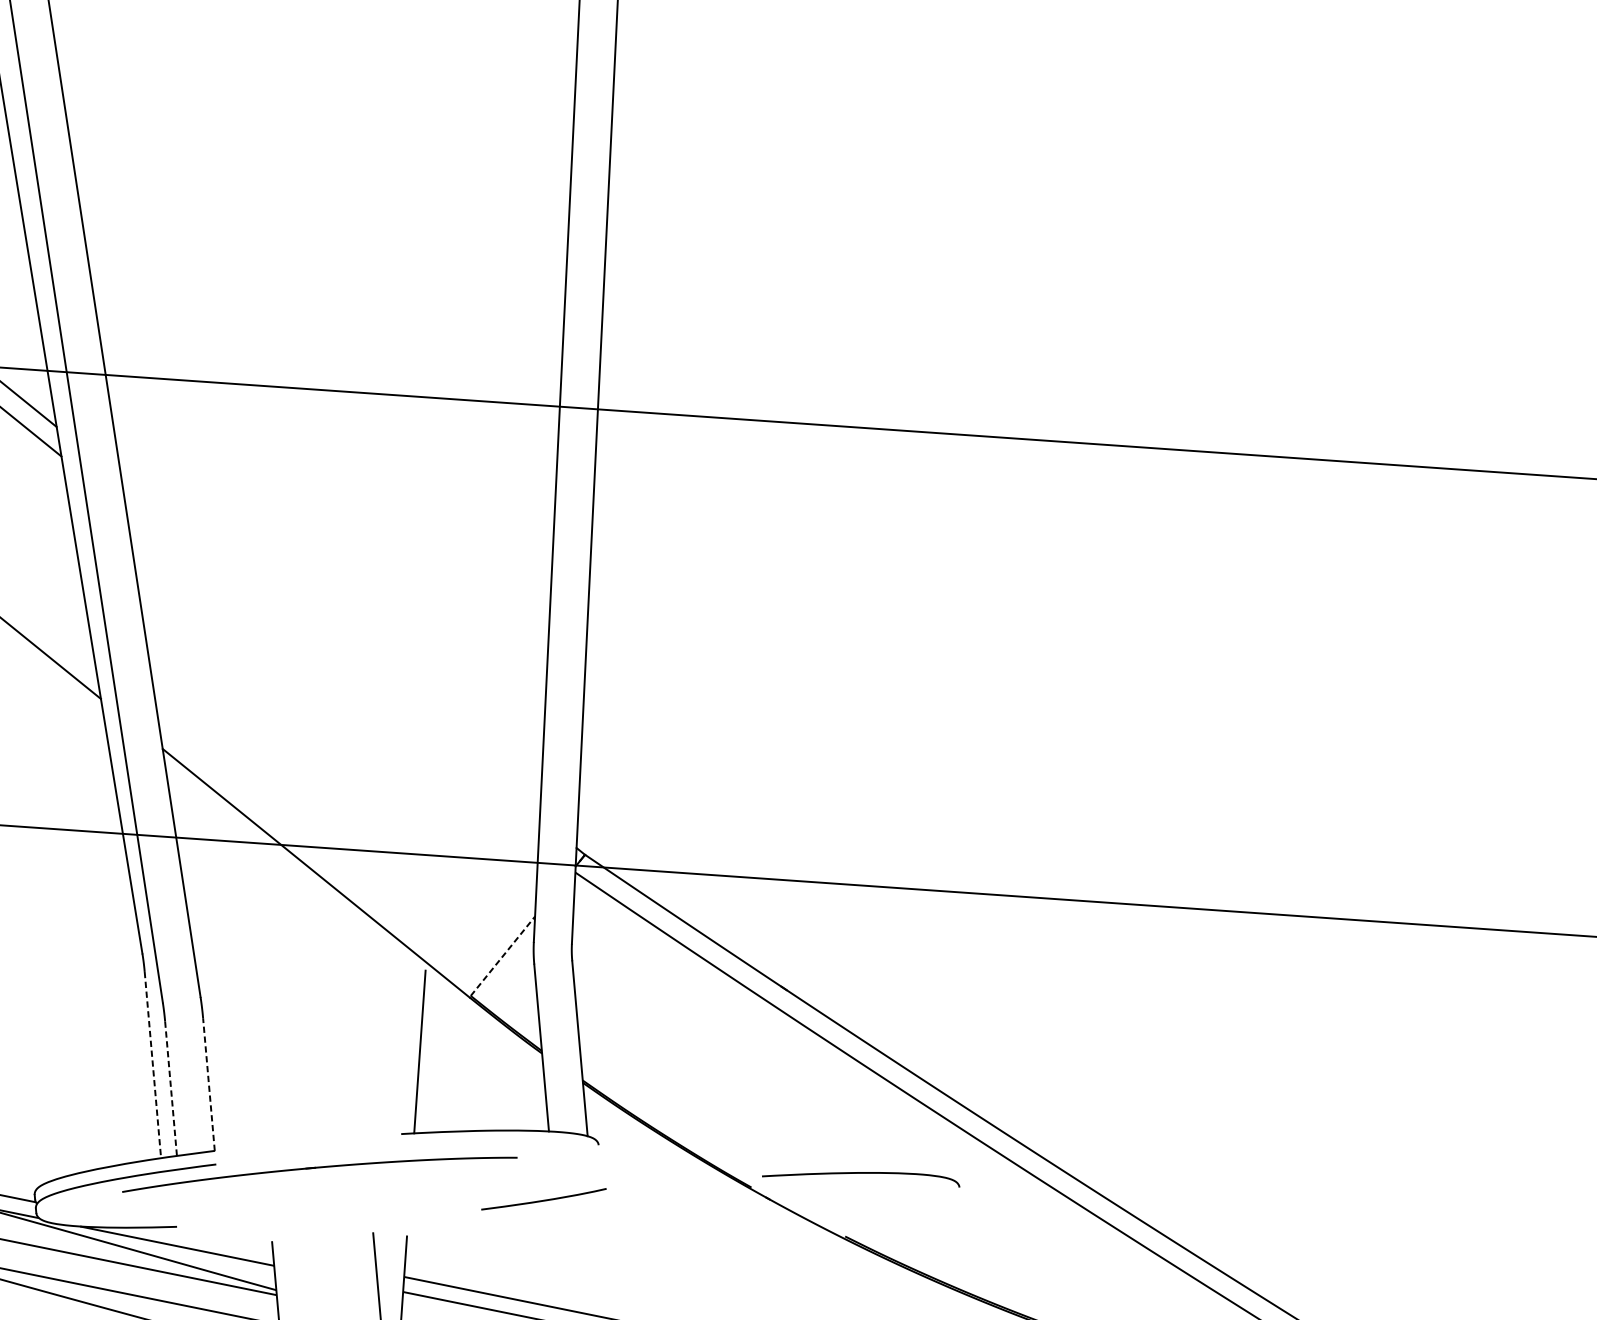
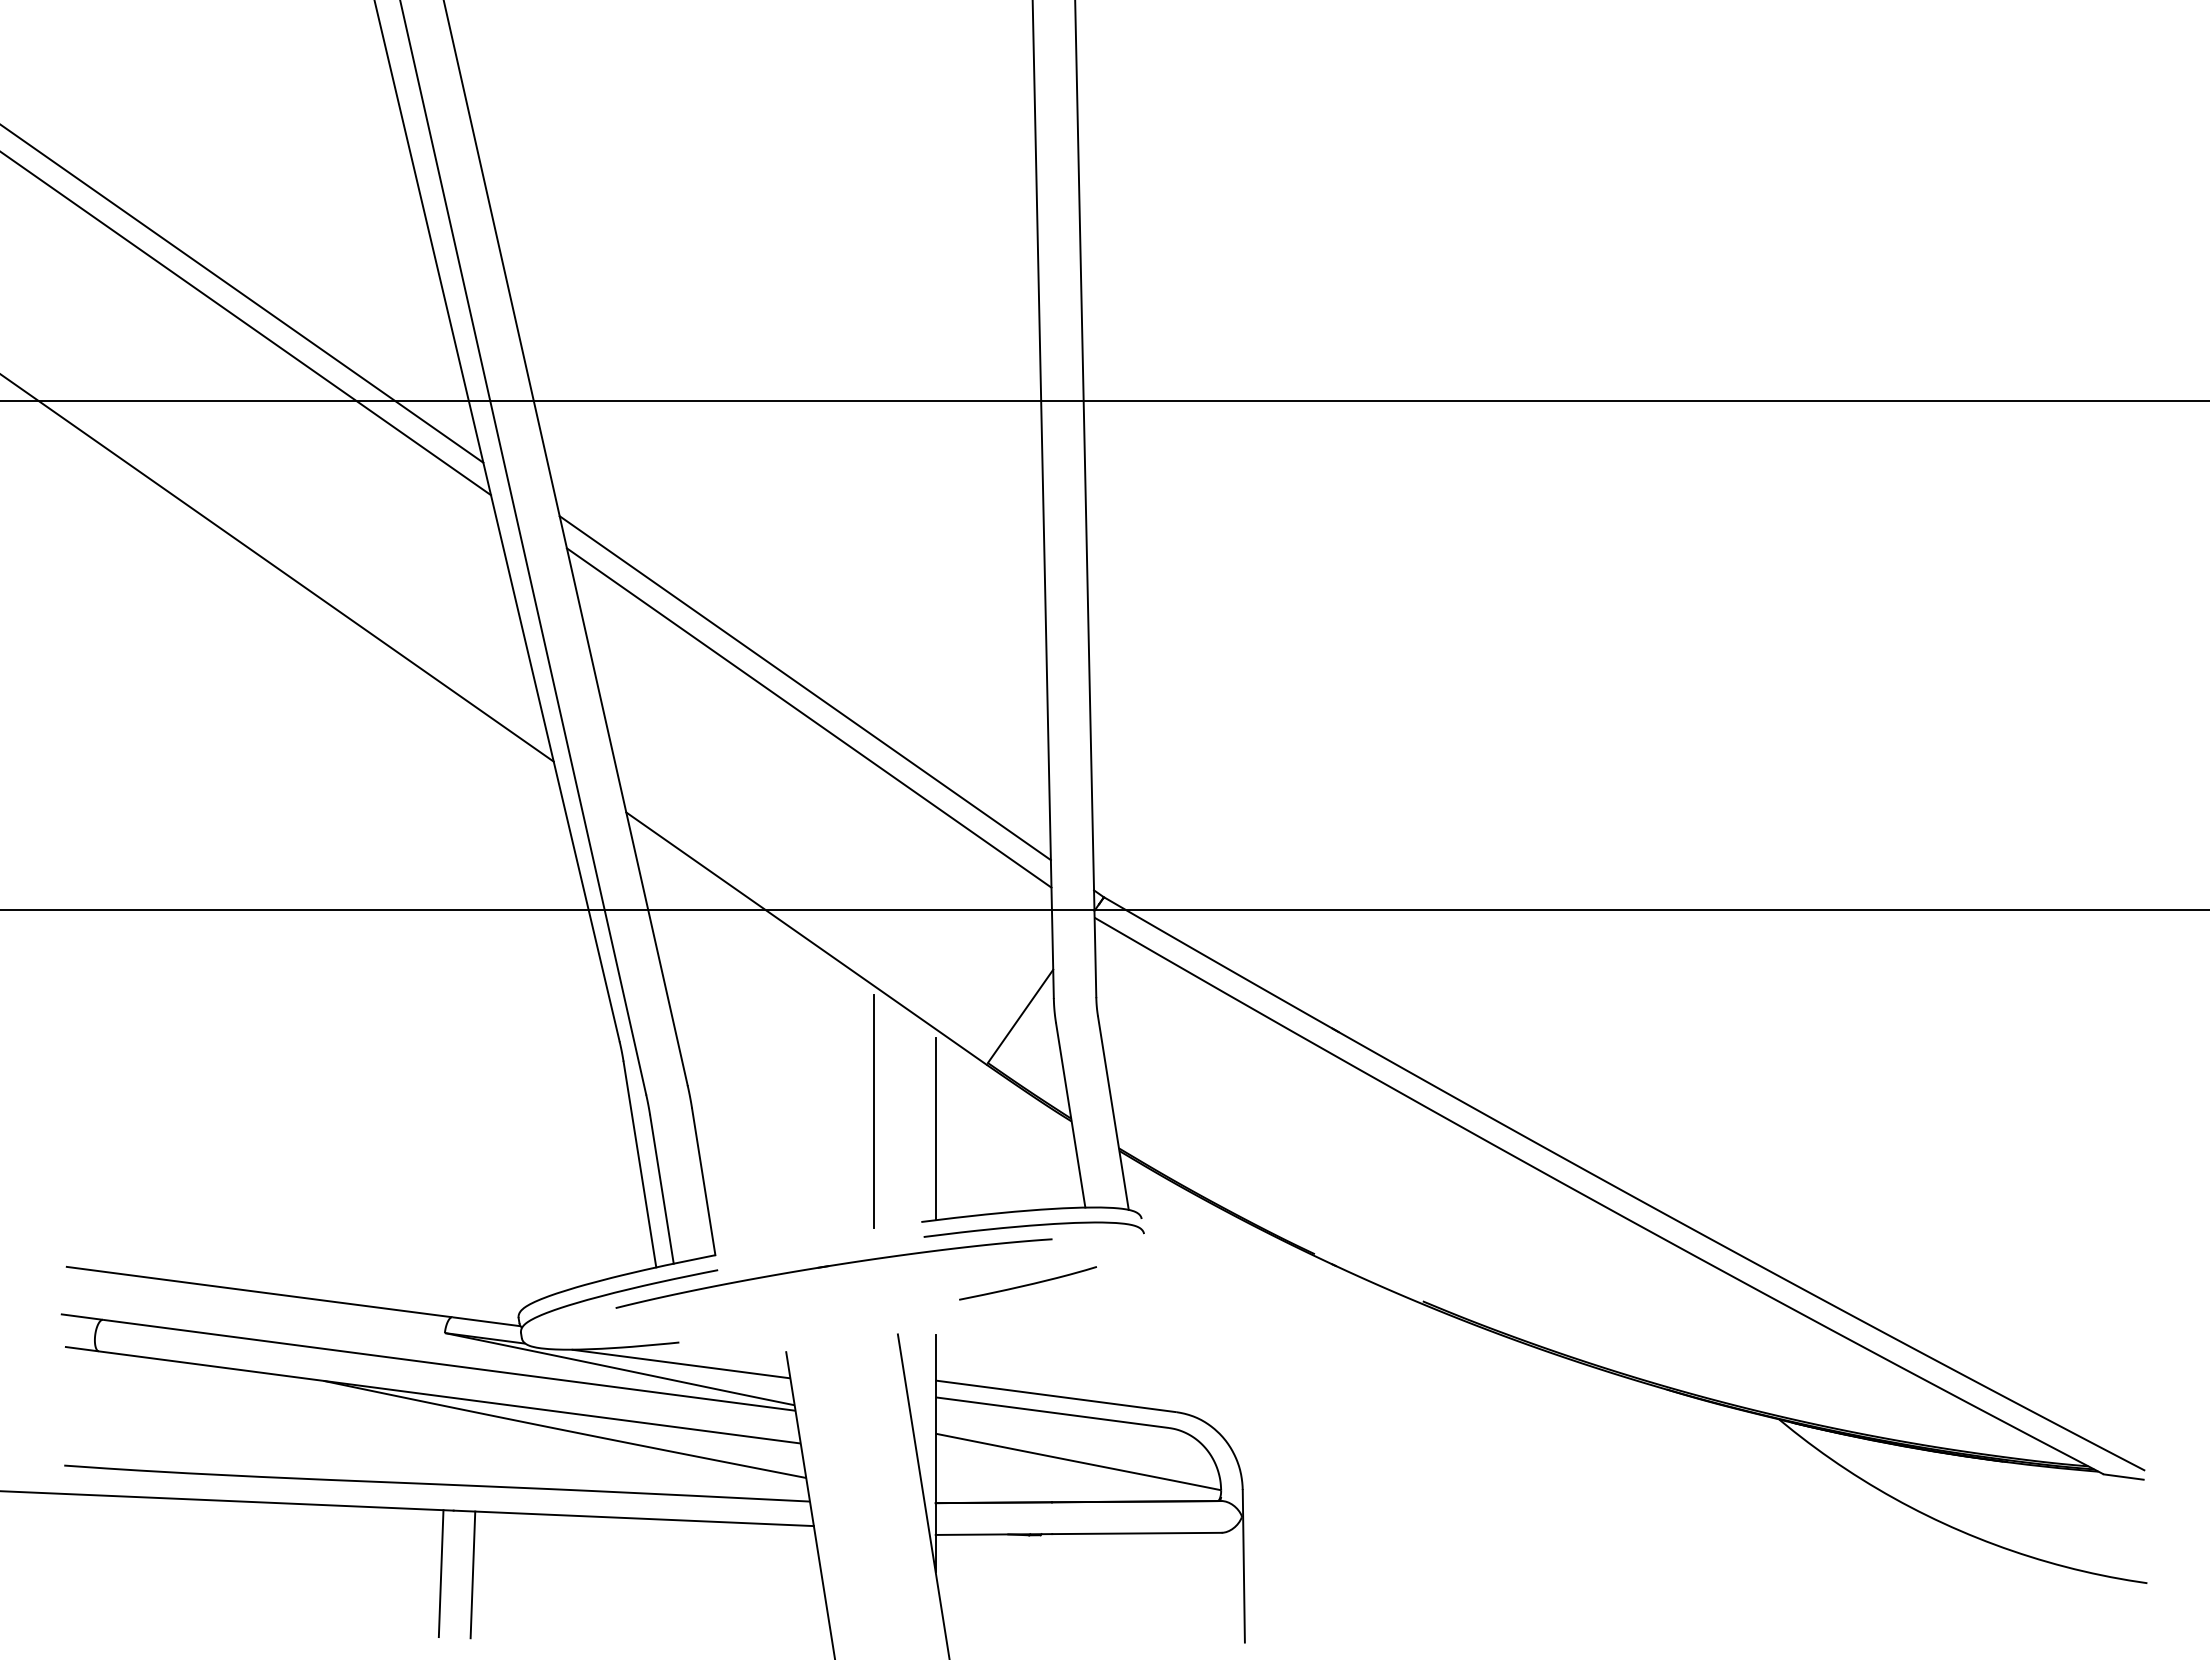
line: (330, 649) -> (804, 688), added
line: (331, 675) -> (808, 717), added
line: (502, 956) -> (1020, 1016), dashed -> solid
line: (366, 1032) -> (874, 1111), added
line: (153, 1065) -> (640, 1165), dashed -> solid
line: (208, 1084) -> (703, 1181), dashed -> solid
line: (171, 1088) -> (662, 1189), dashed -> solid
curve: (860, 1173) -> (1033, 1226), moved
curve: (543, 1200) -> (1027, 1284), moved

